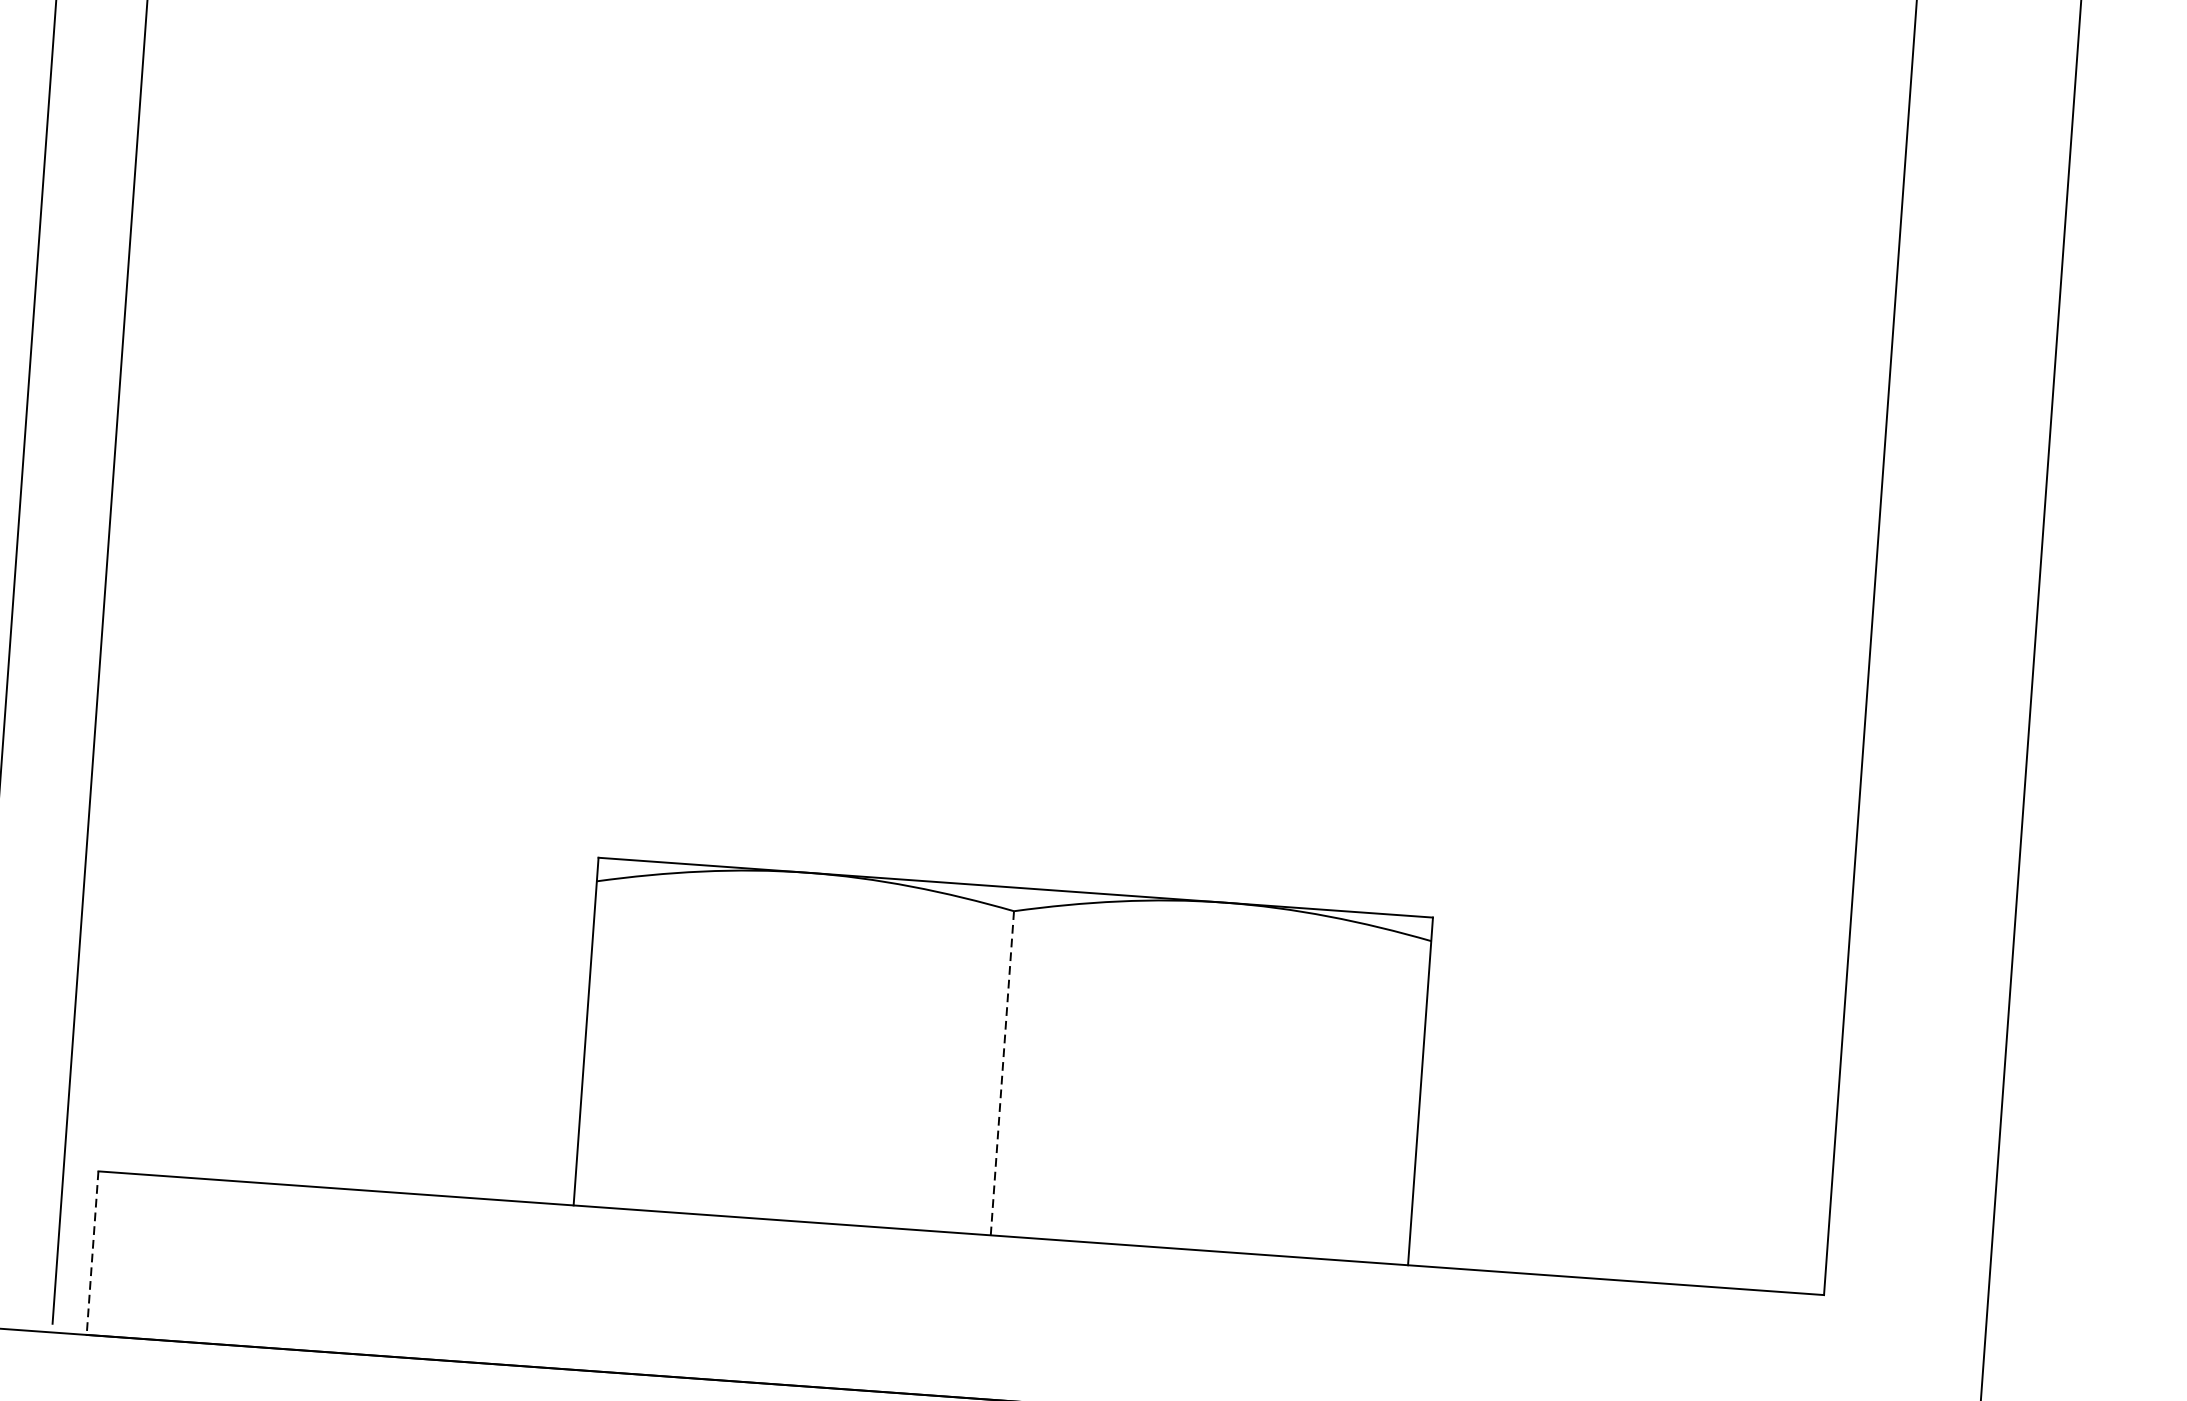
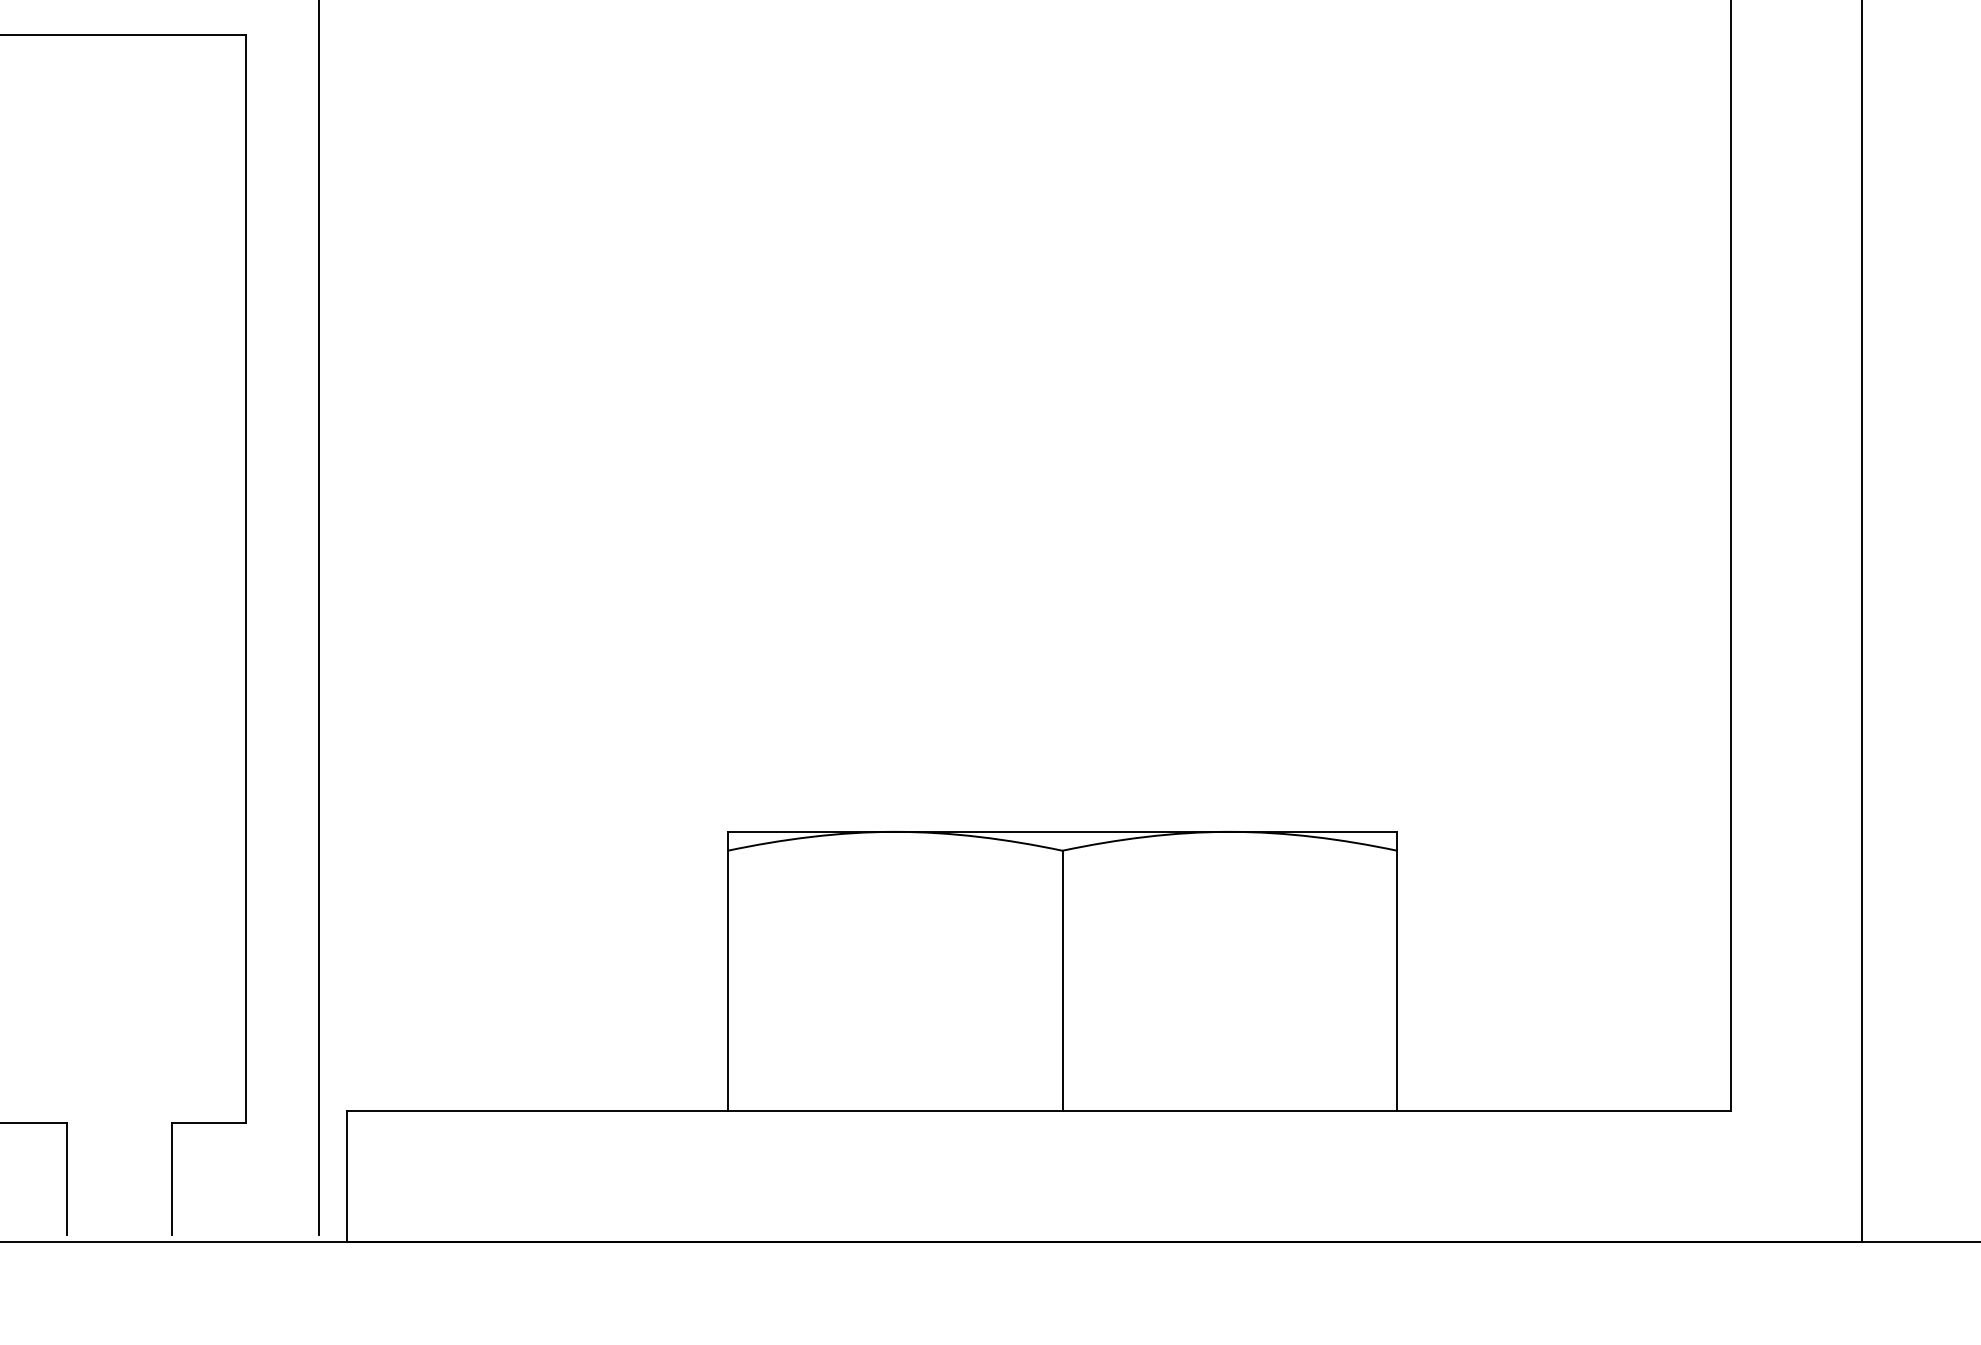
line: (1002, 1072) -> (1062, 980), dashed -> solid
line: (92, 1253) -> (346, 1176), dashed -> solid

